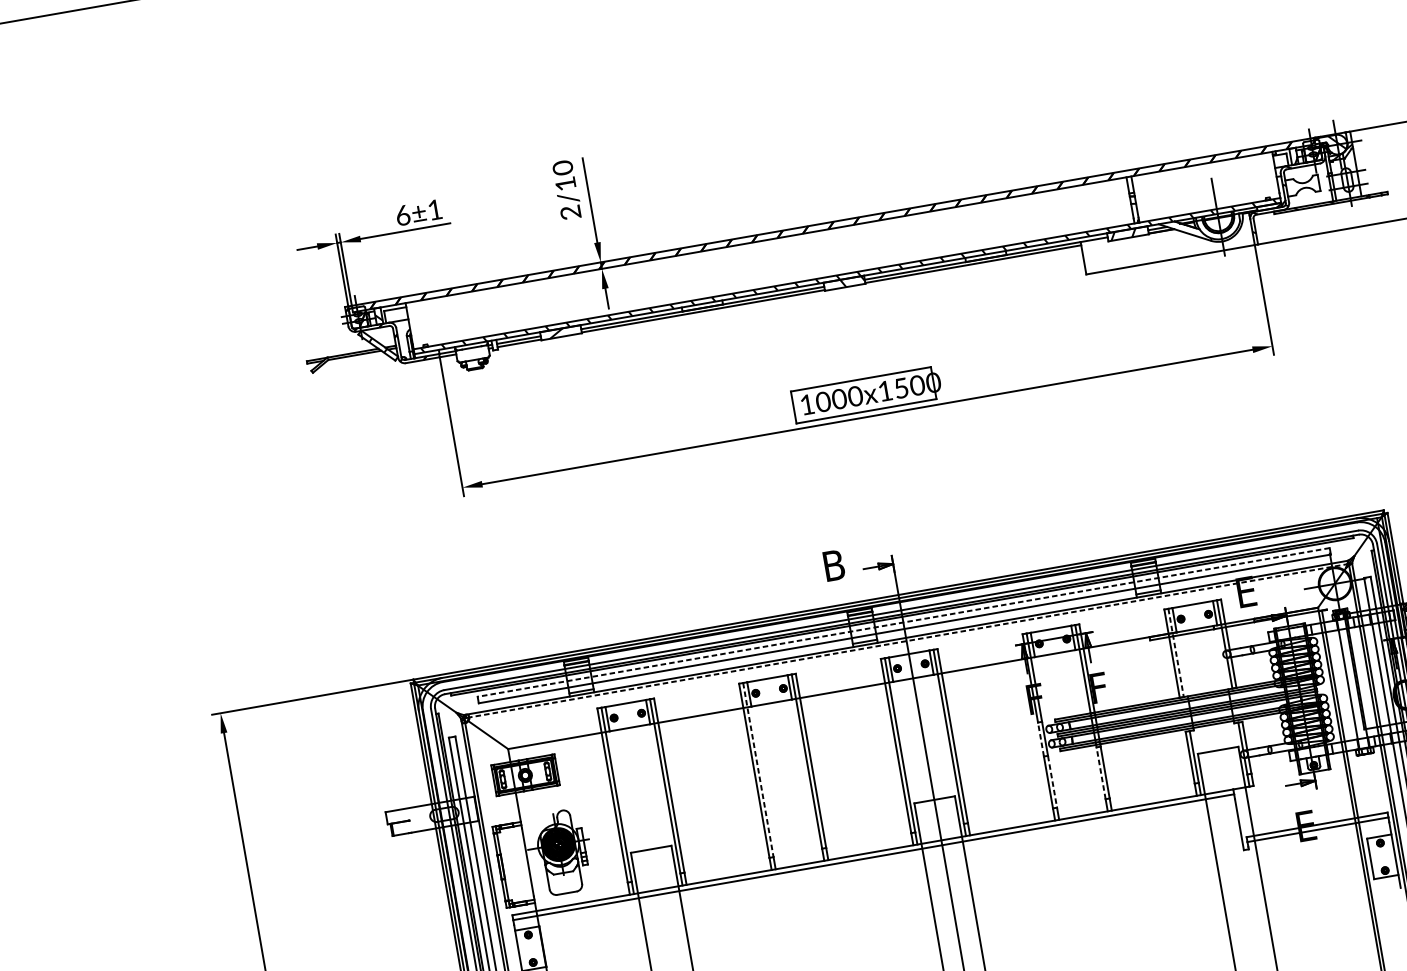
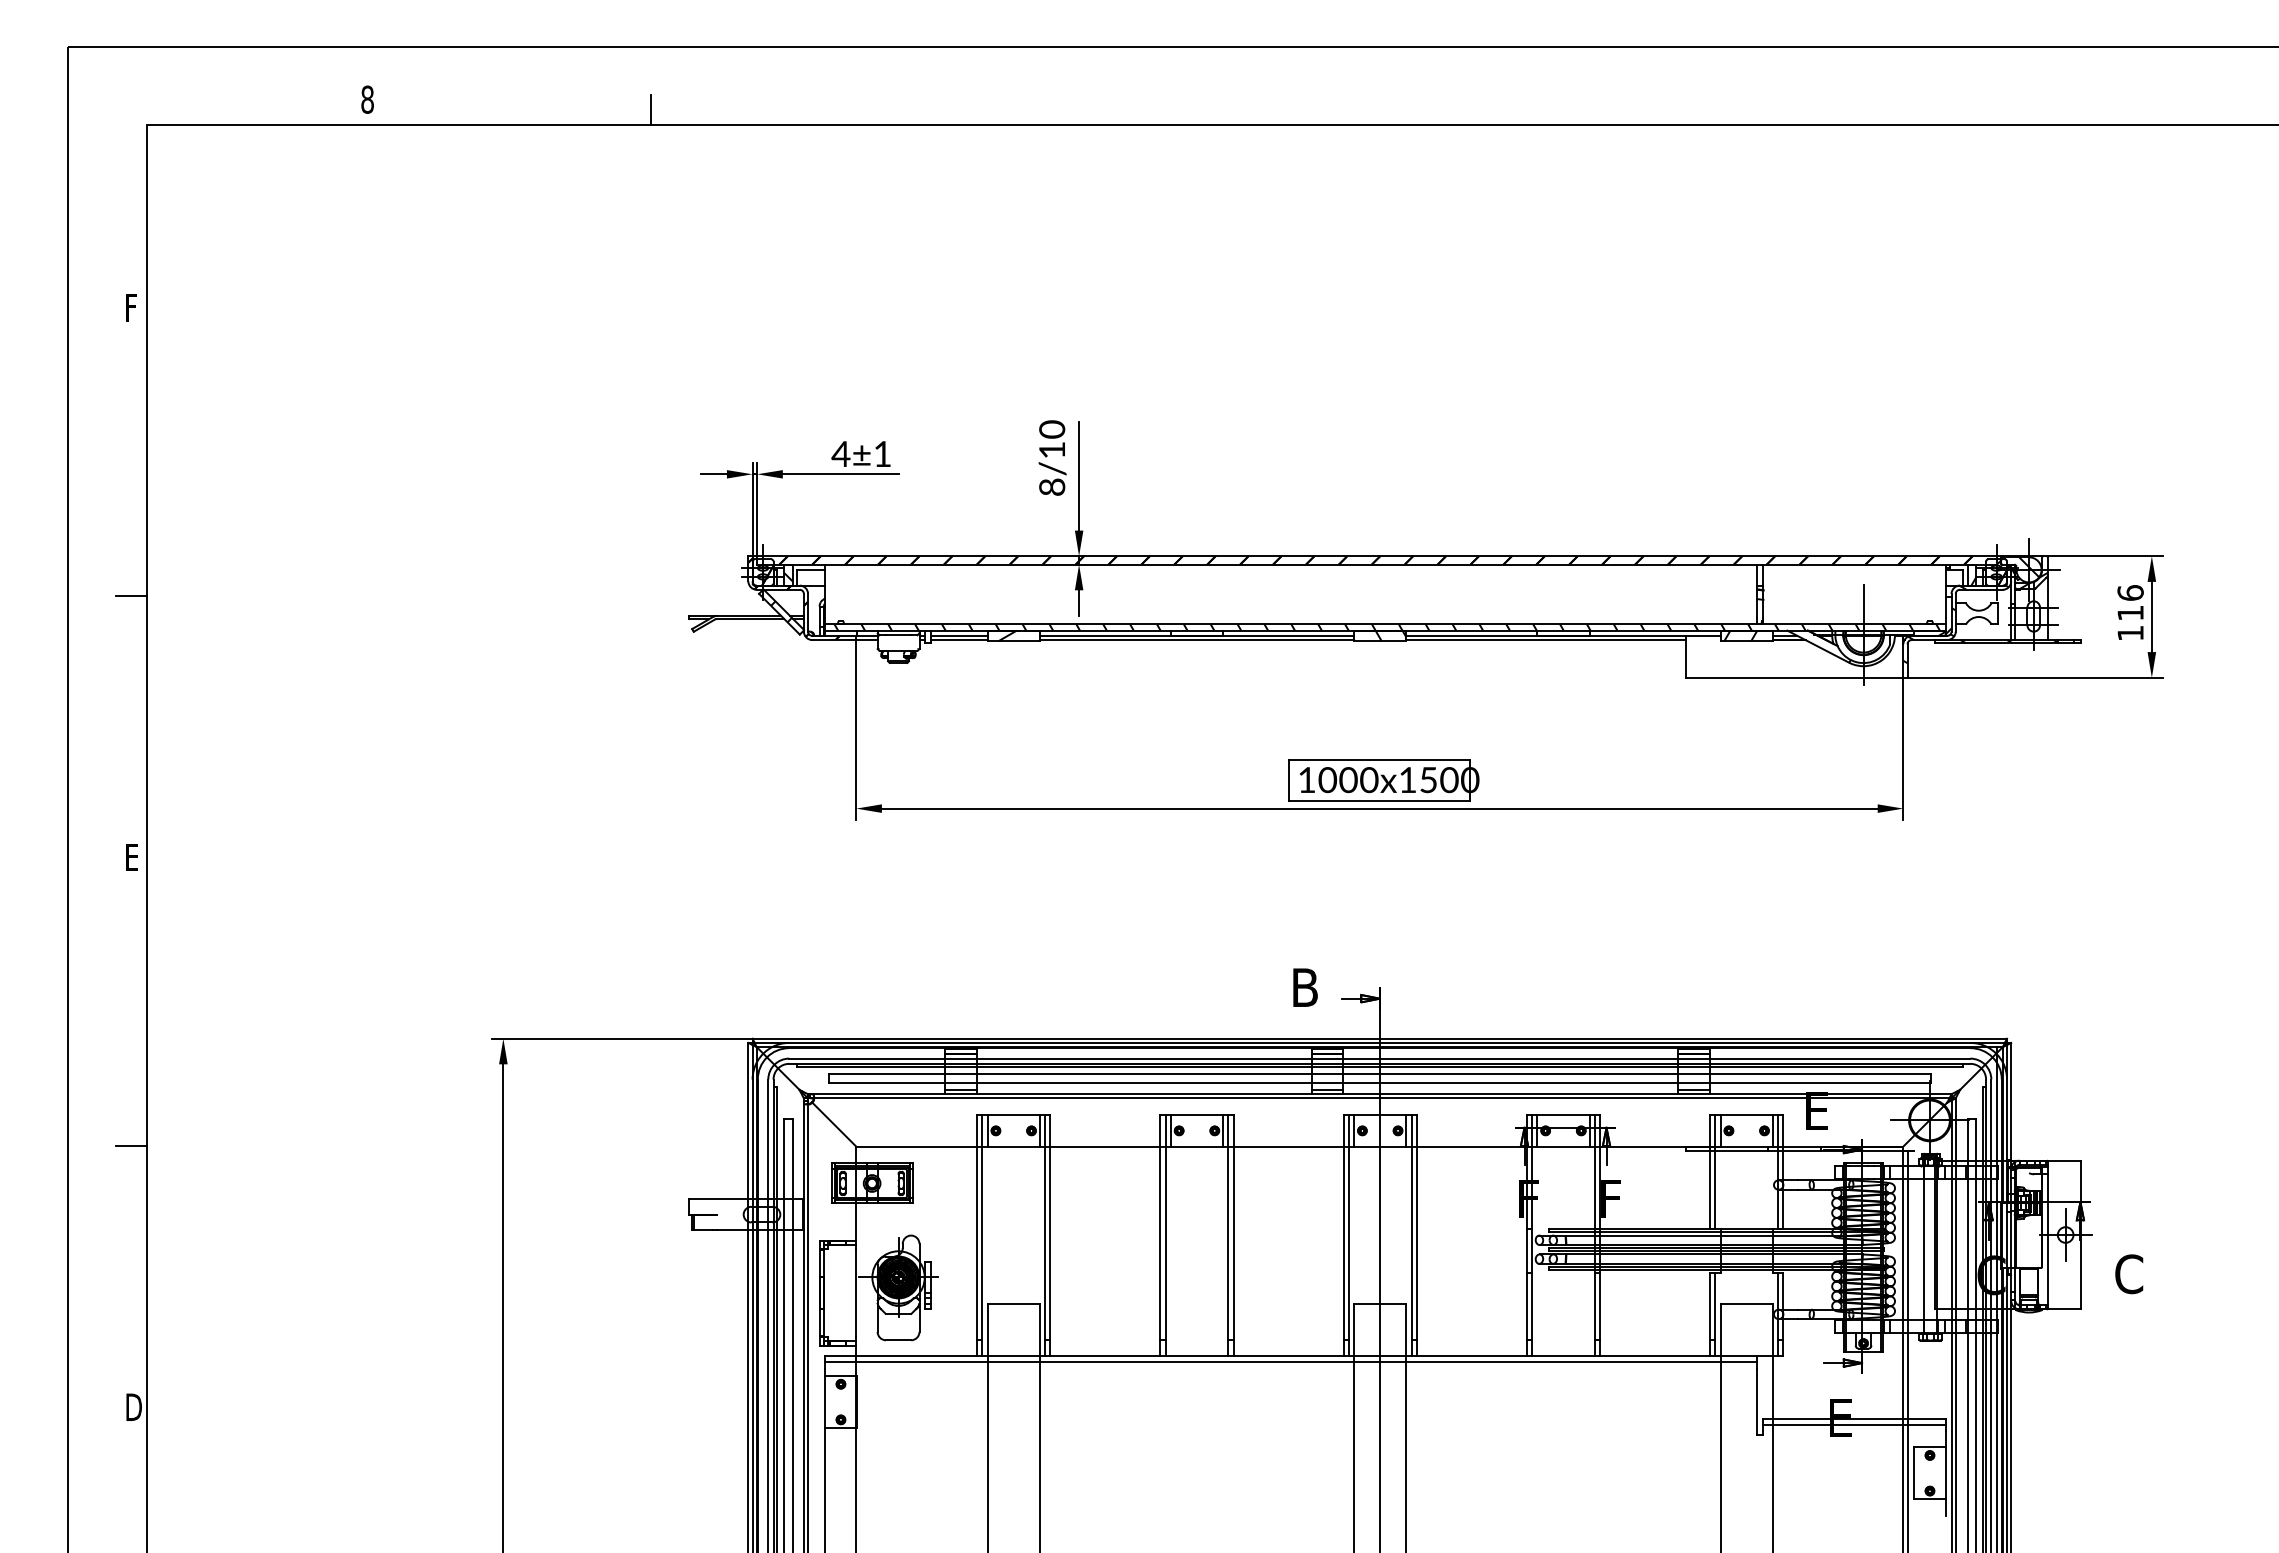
text: (570, 212) -> (1052, 486), 2/10 -> 8/10
text: (402, 215) -> (840, 454), 6±1 -> 4±1
line: (903, 622) -> (1380, 1074), dashed -> solid
line: (906, 641) -> (1379, 1098), dashed -> solid
line: (1176, 653) -> (1715, 1172), dashed -> solid
line: (1040, 739) -> (1526, 1251), dashed -> solid
line: (758, 769) -> (1165, 1227), dashed -> solid
line: (1100, 773) -> (1594, 1306), dashed -> solid
line: (1052, 781) -> (1532, 1306), dashed -> solid

